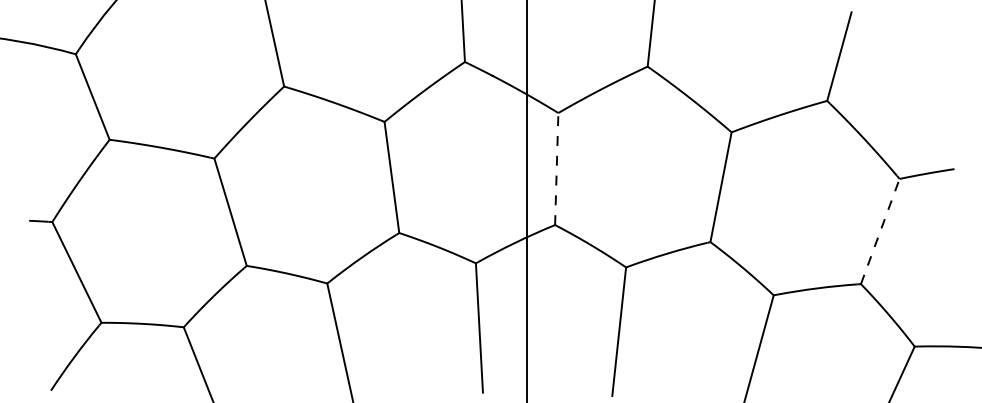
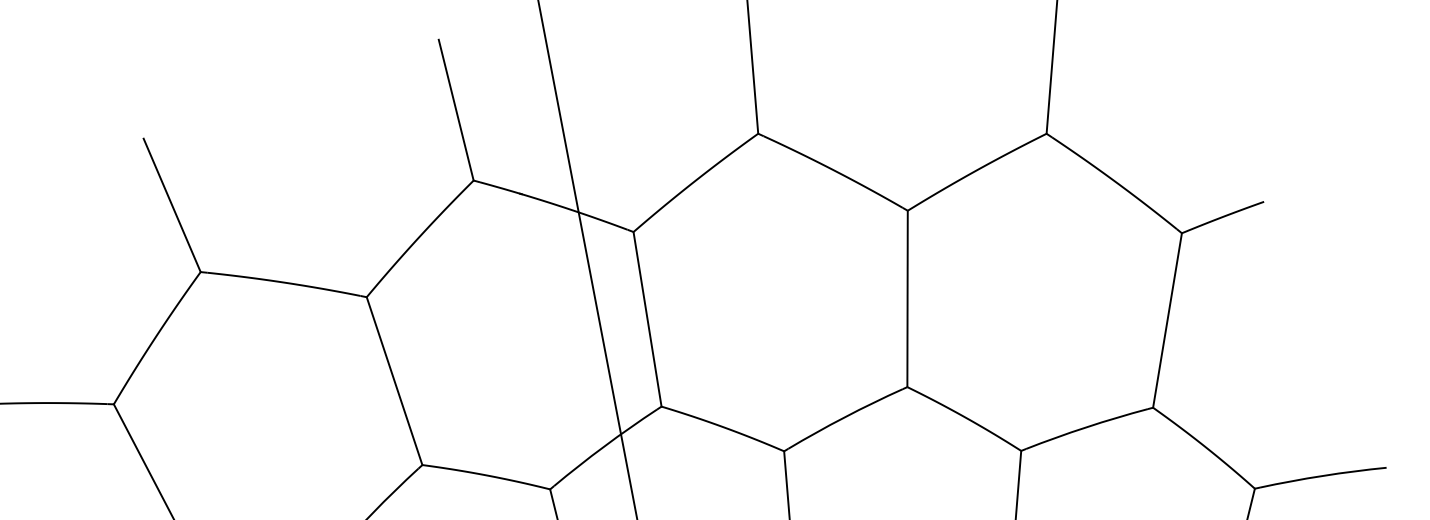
line: (556, 168) -> (647, 318), dashed -> solid
line: (880, 231) -> (1167, 320), dashed -> solid

